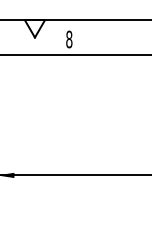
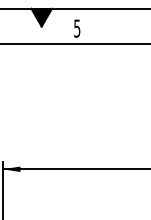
fill: (34, 28) -> (41, 17), added
text: (69, 39) -> (77, 28), 8 -> 5

